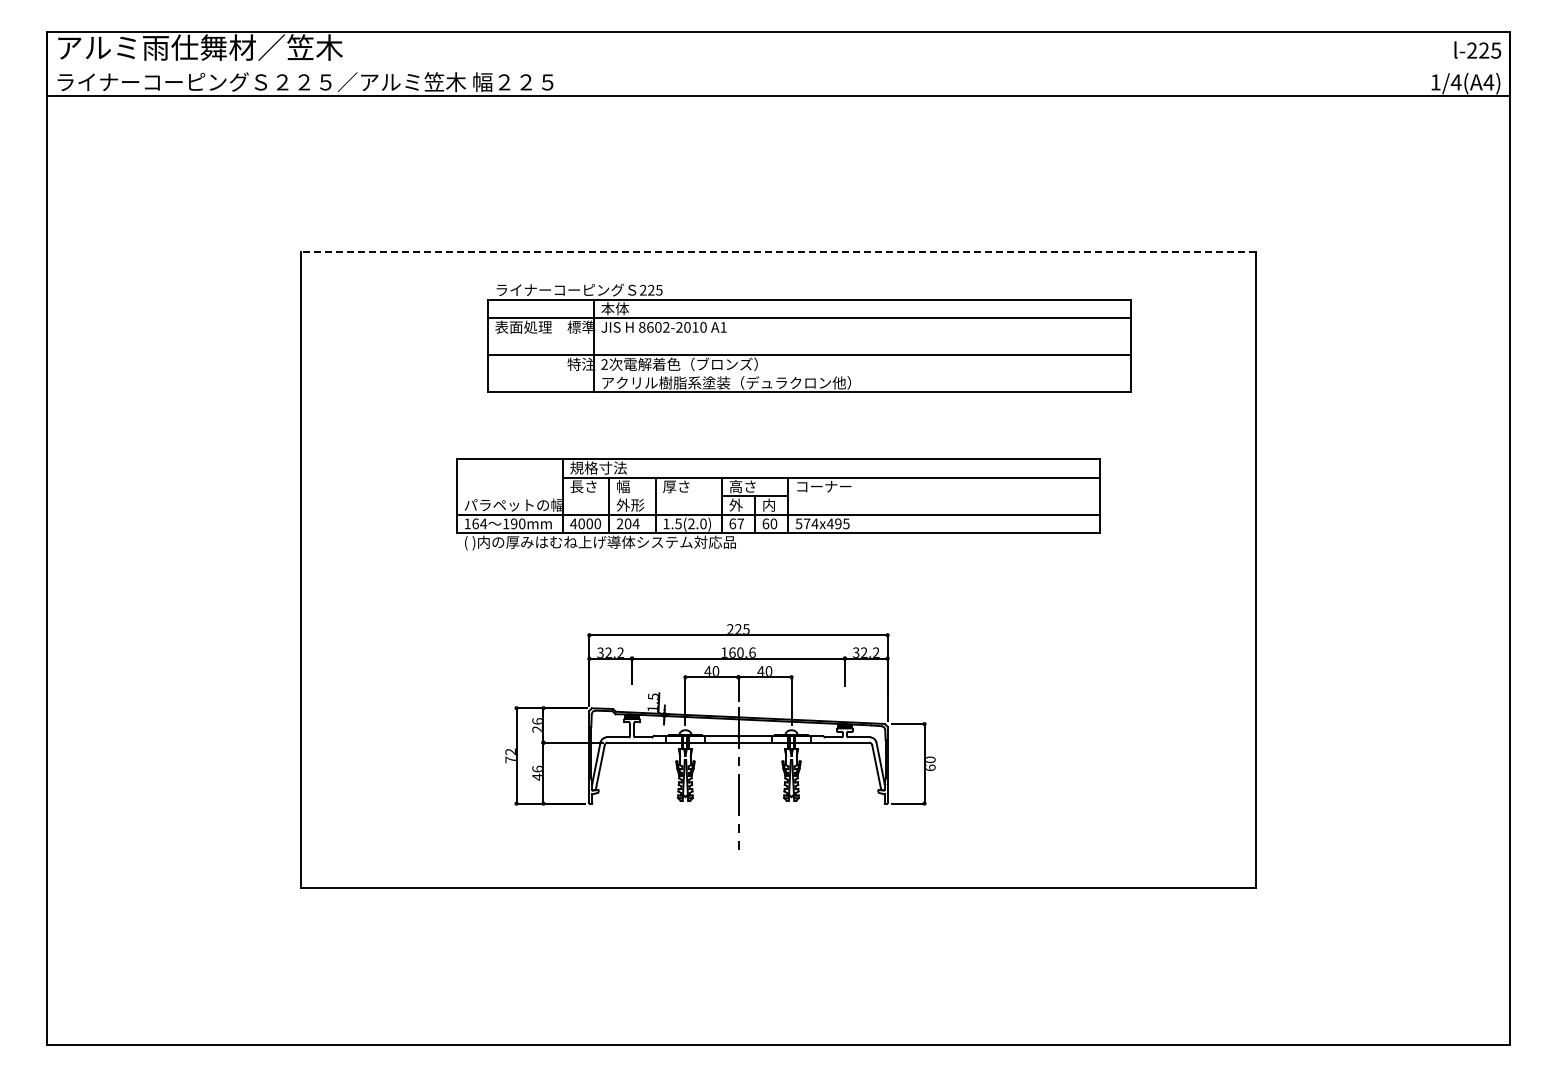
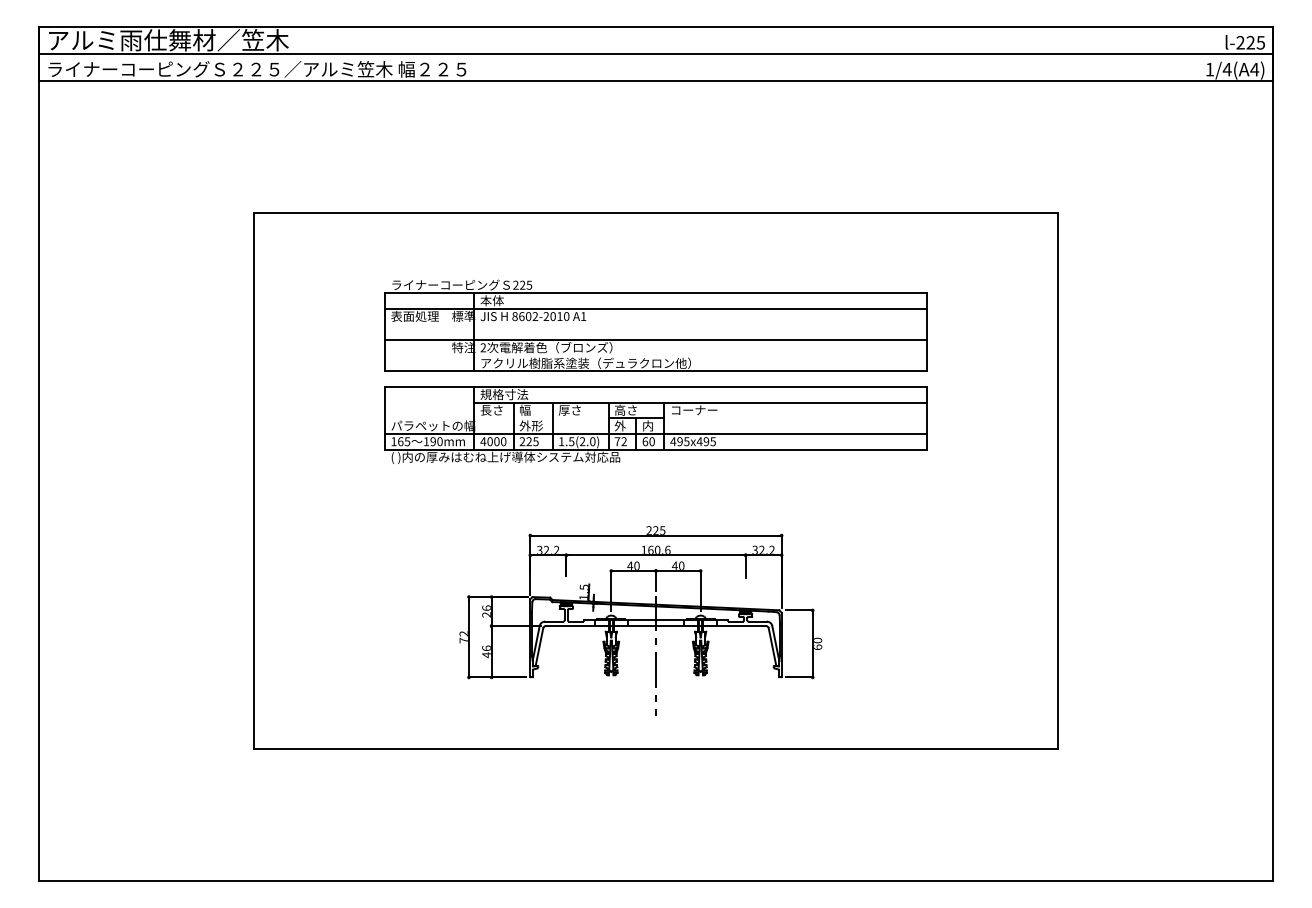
line: (778, 63) -> (656, 53), added
line: (778, 252) -> (656, 212), dashed -> solid
part: (809, 337) -> (656, 325), moved
text: (483, 523) -> (407, 441), 164 -> 165
text: (631, 523) -> (532, 441), 204 -> 225
text: (736, 523) -> (620, 441), 67 -> 72
text: (806, 523) -> (679, 441), 574x495 -> 495x495
part: (720, 736) -> (640, 620), moved

